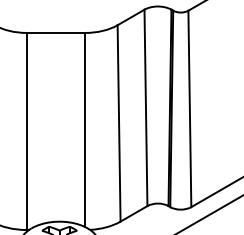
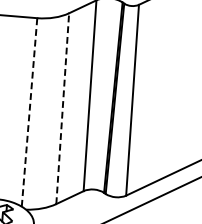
line: (119, 122) -> (63, 107), solid -> dashed
line: (85, 129) -> (29, 111), solid -> dashed

